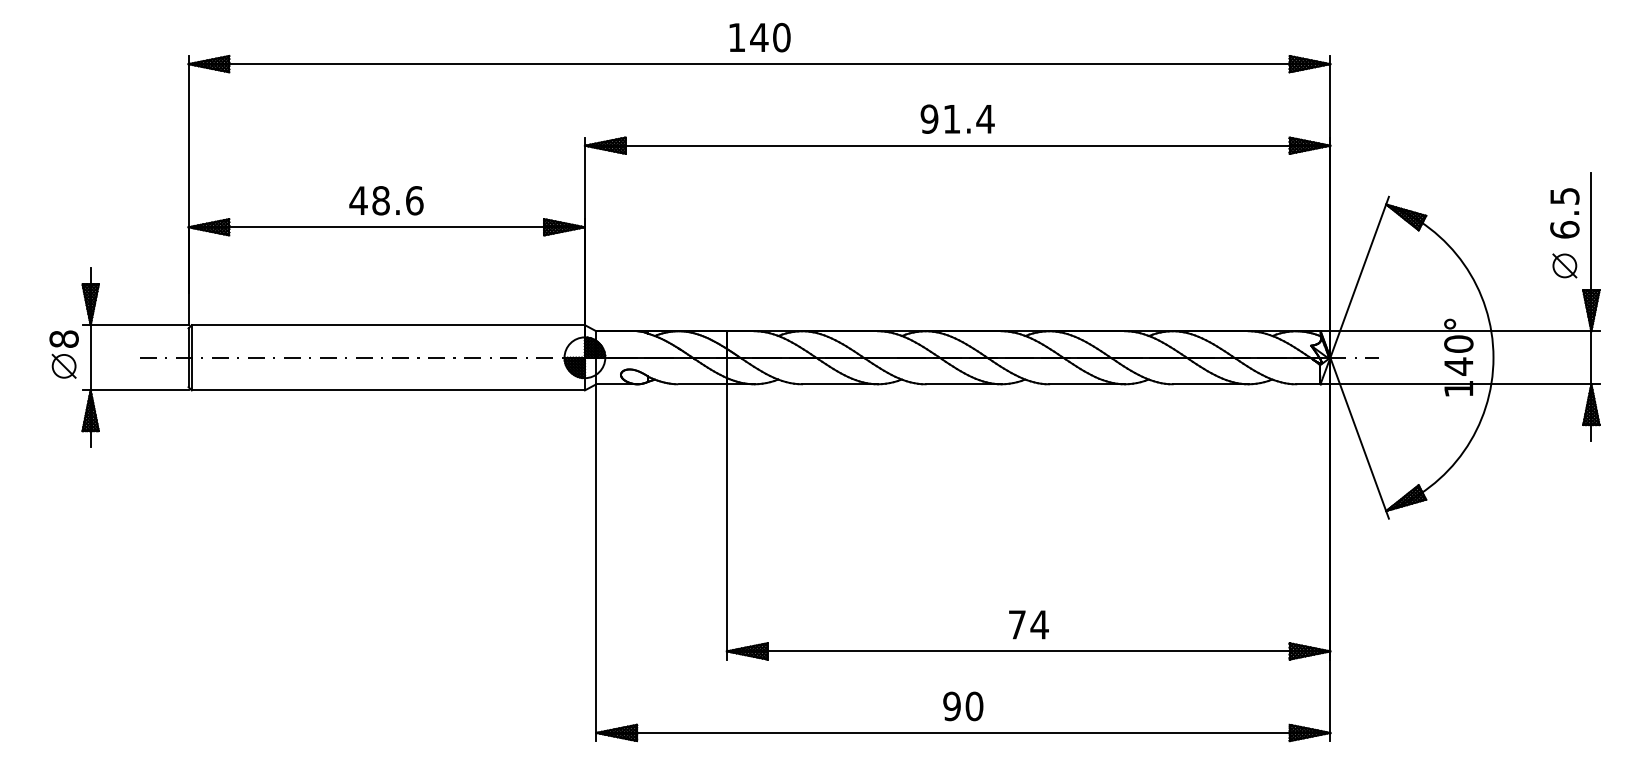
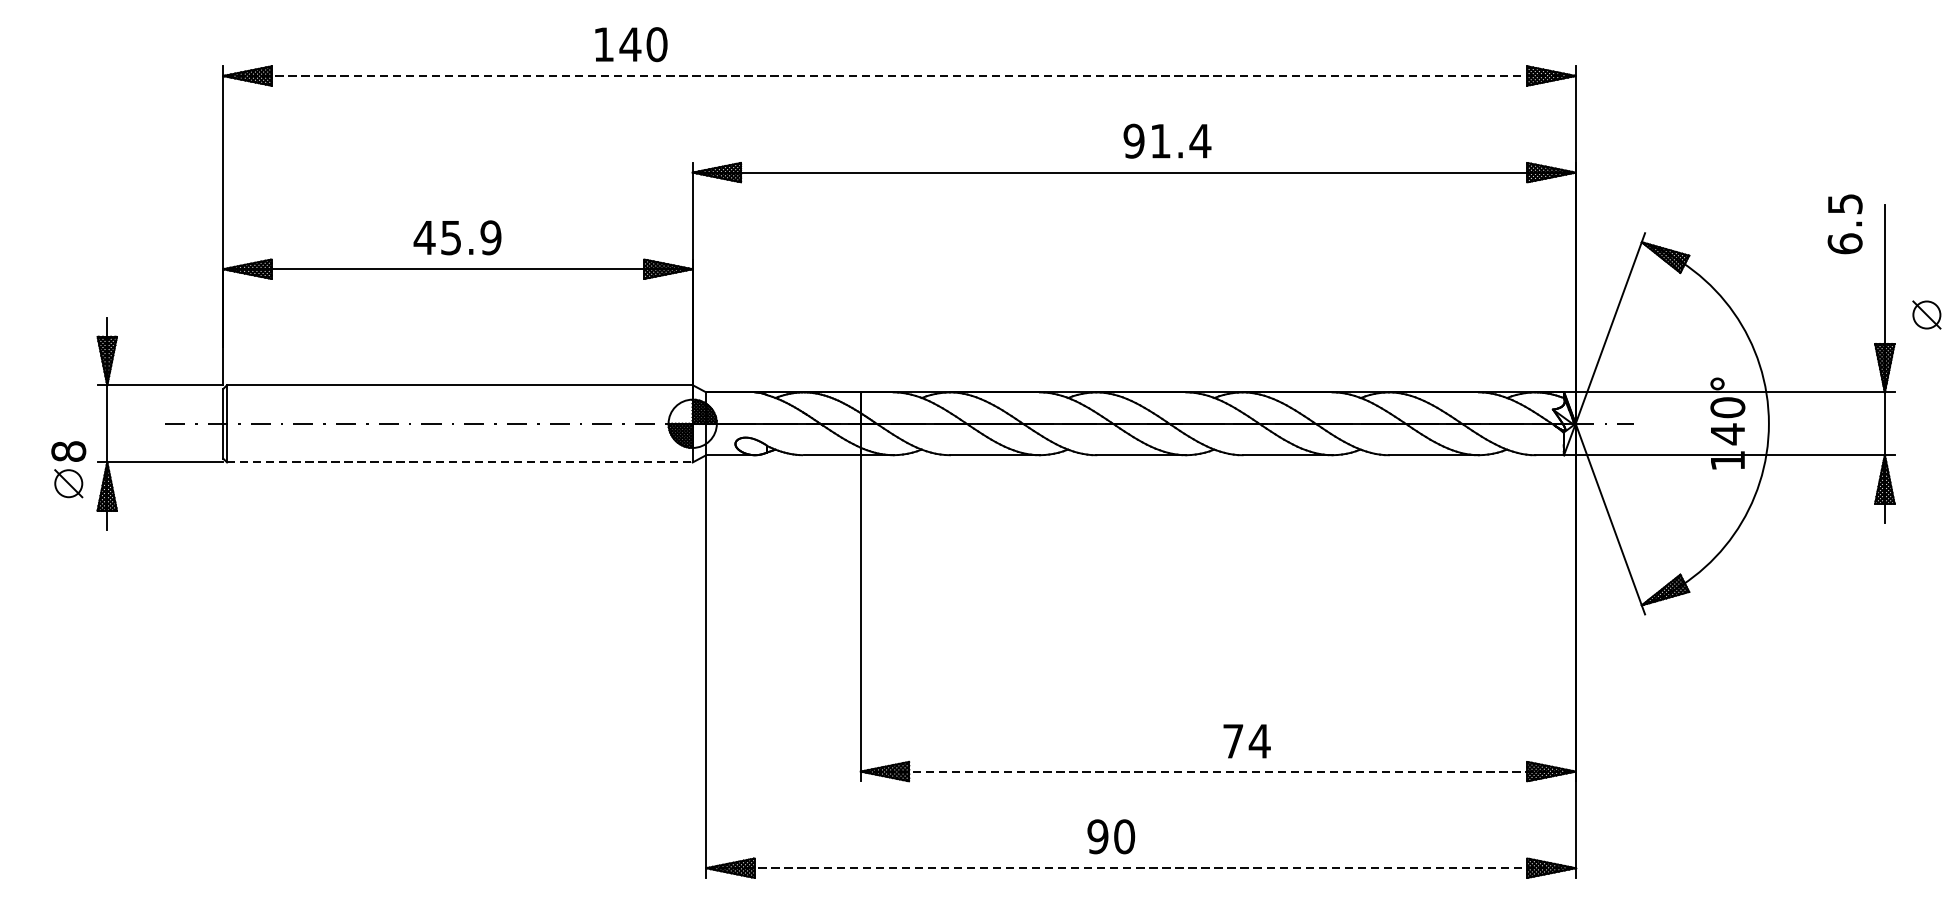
text: (759, 37) -> (630, 44), moved
line: (759, 64) -> (899, 76), solid -> dashed
text: (957, 118) -> (1167, 140), moved
text: (397, 200) -> (470, 237), 48.6 -> 45.9
text: (1564, 213) -> (1844, 224), moved
part: (1564, 265) -> (1926, 314), moved
part: (63, 354) -> (67, 469), moved
line: (388, 390) -> (460, 462), solid -> dashed
text: (1028, 624) -> (1246, 740), moved
line: (1028, 651) -> (1218, 771), solid -> dashed
text: (963, 706) -> (1111, 836), moved
line: (963, 732) -> (1141, 867), solid -> dashed

